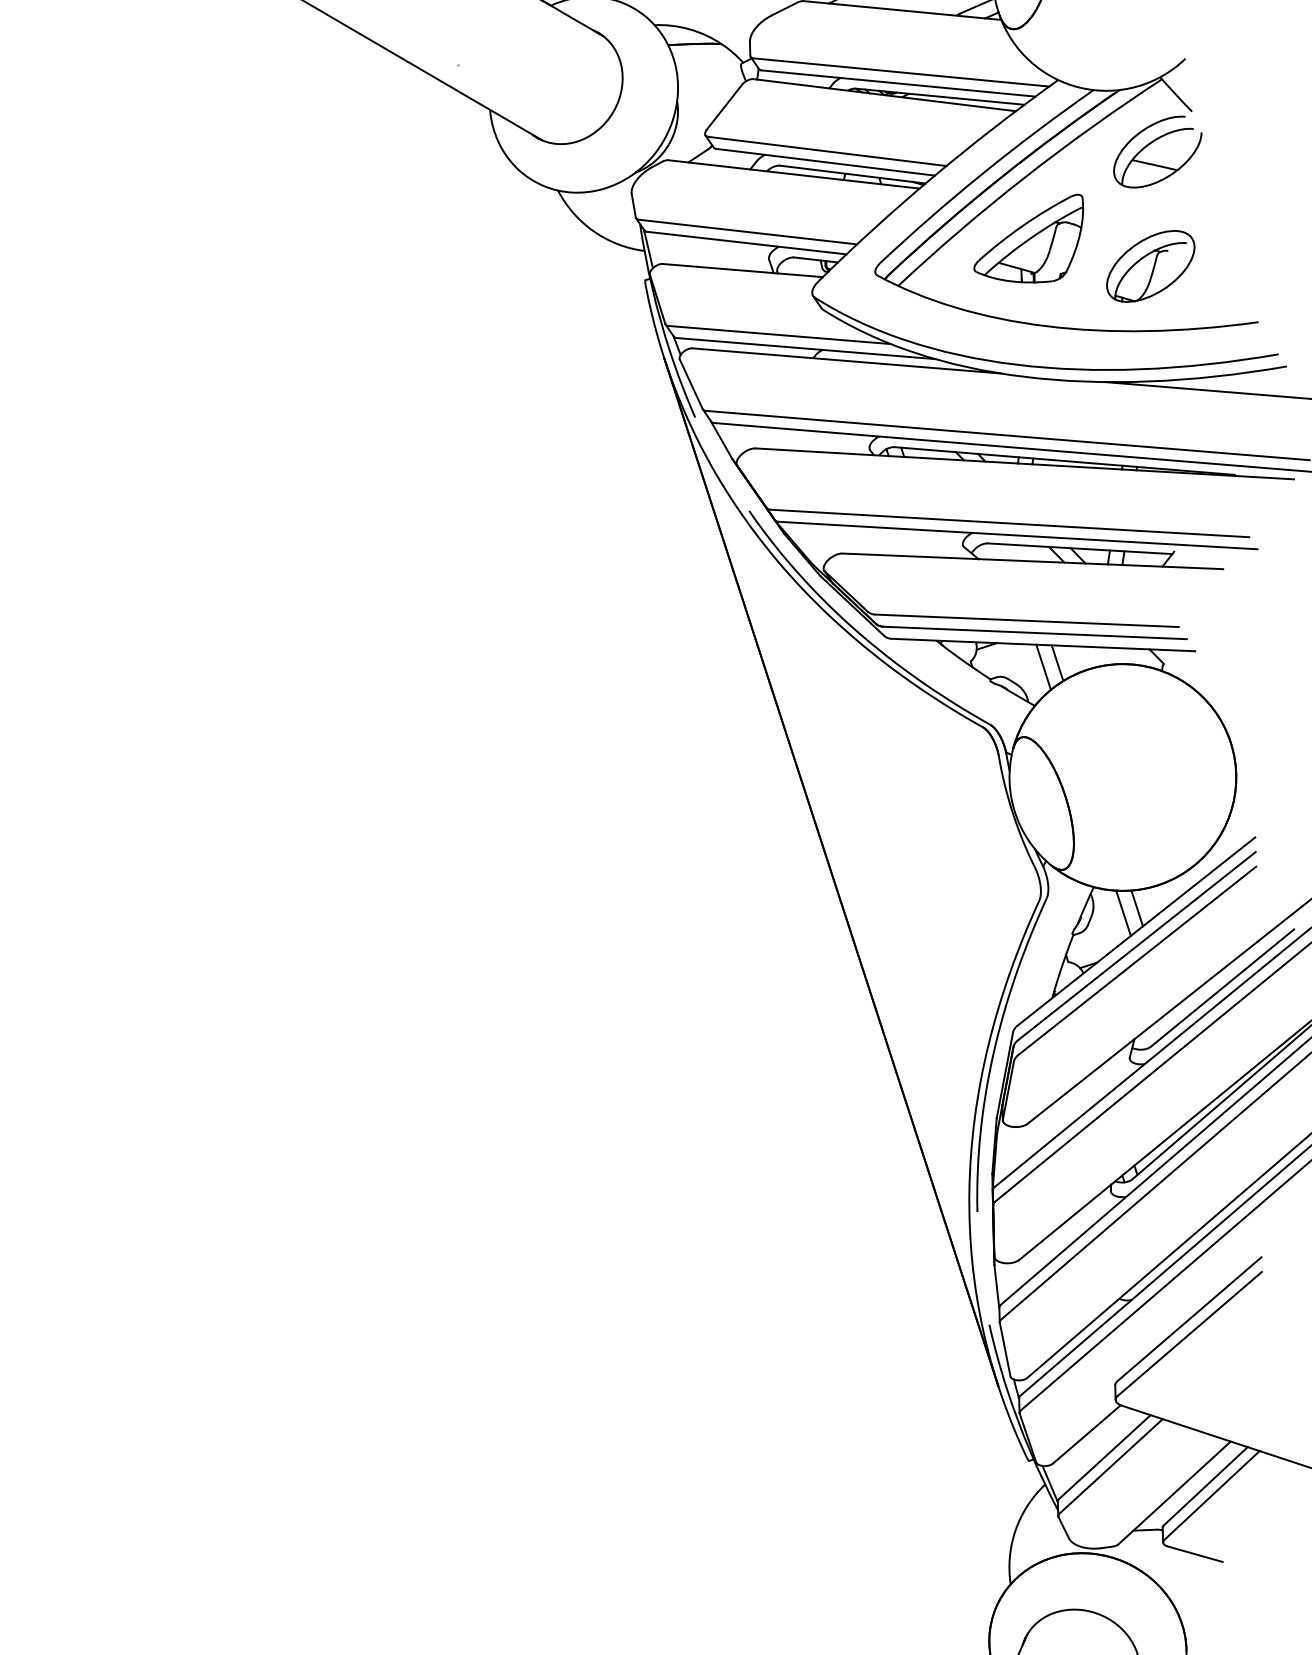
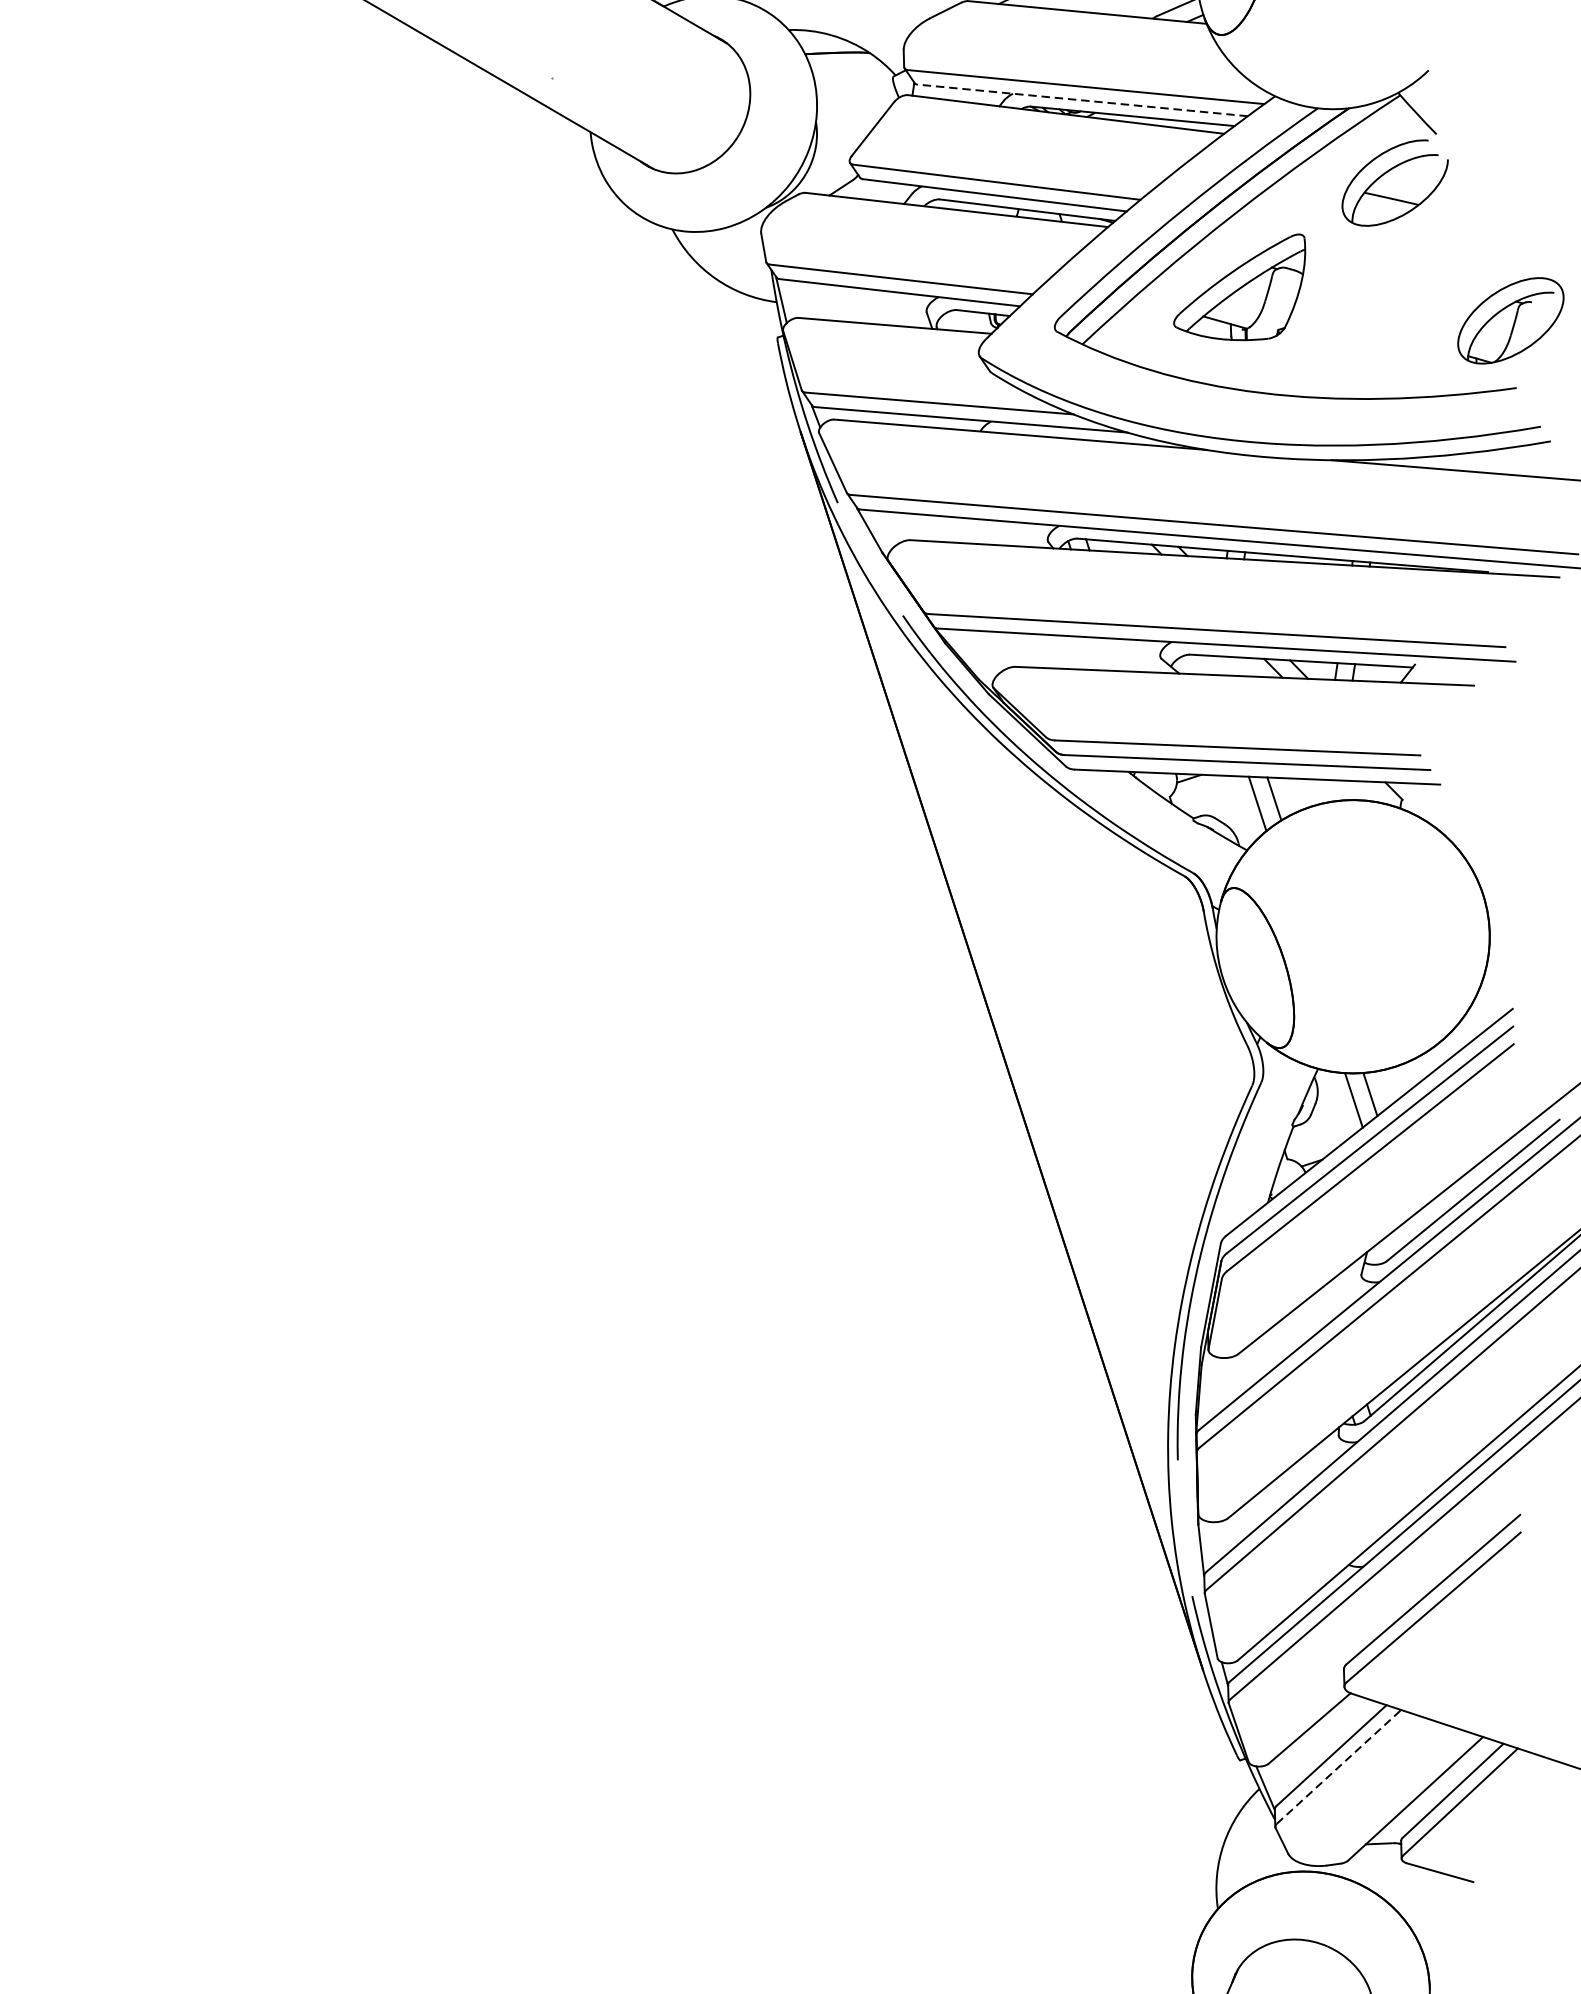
line: (898, 83) -> (1082, 100), solid -> dashed
part: (1150, 266) -> (1510, 320), moved
line: (1111, 1466) -> (1339, 1767), solid -> dashed

